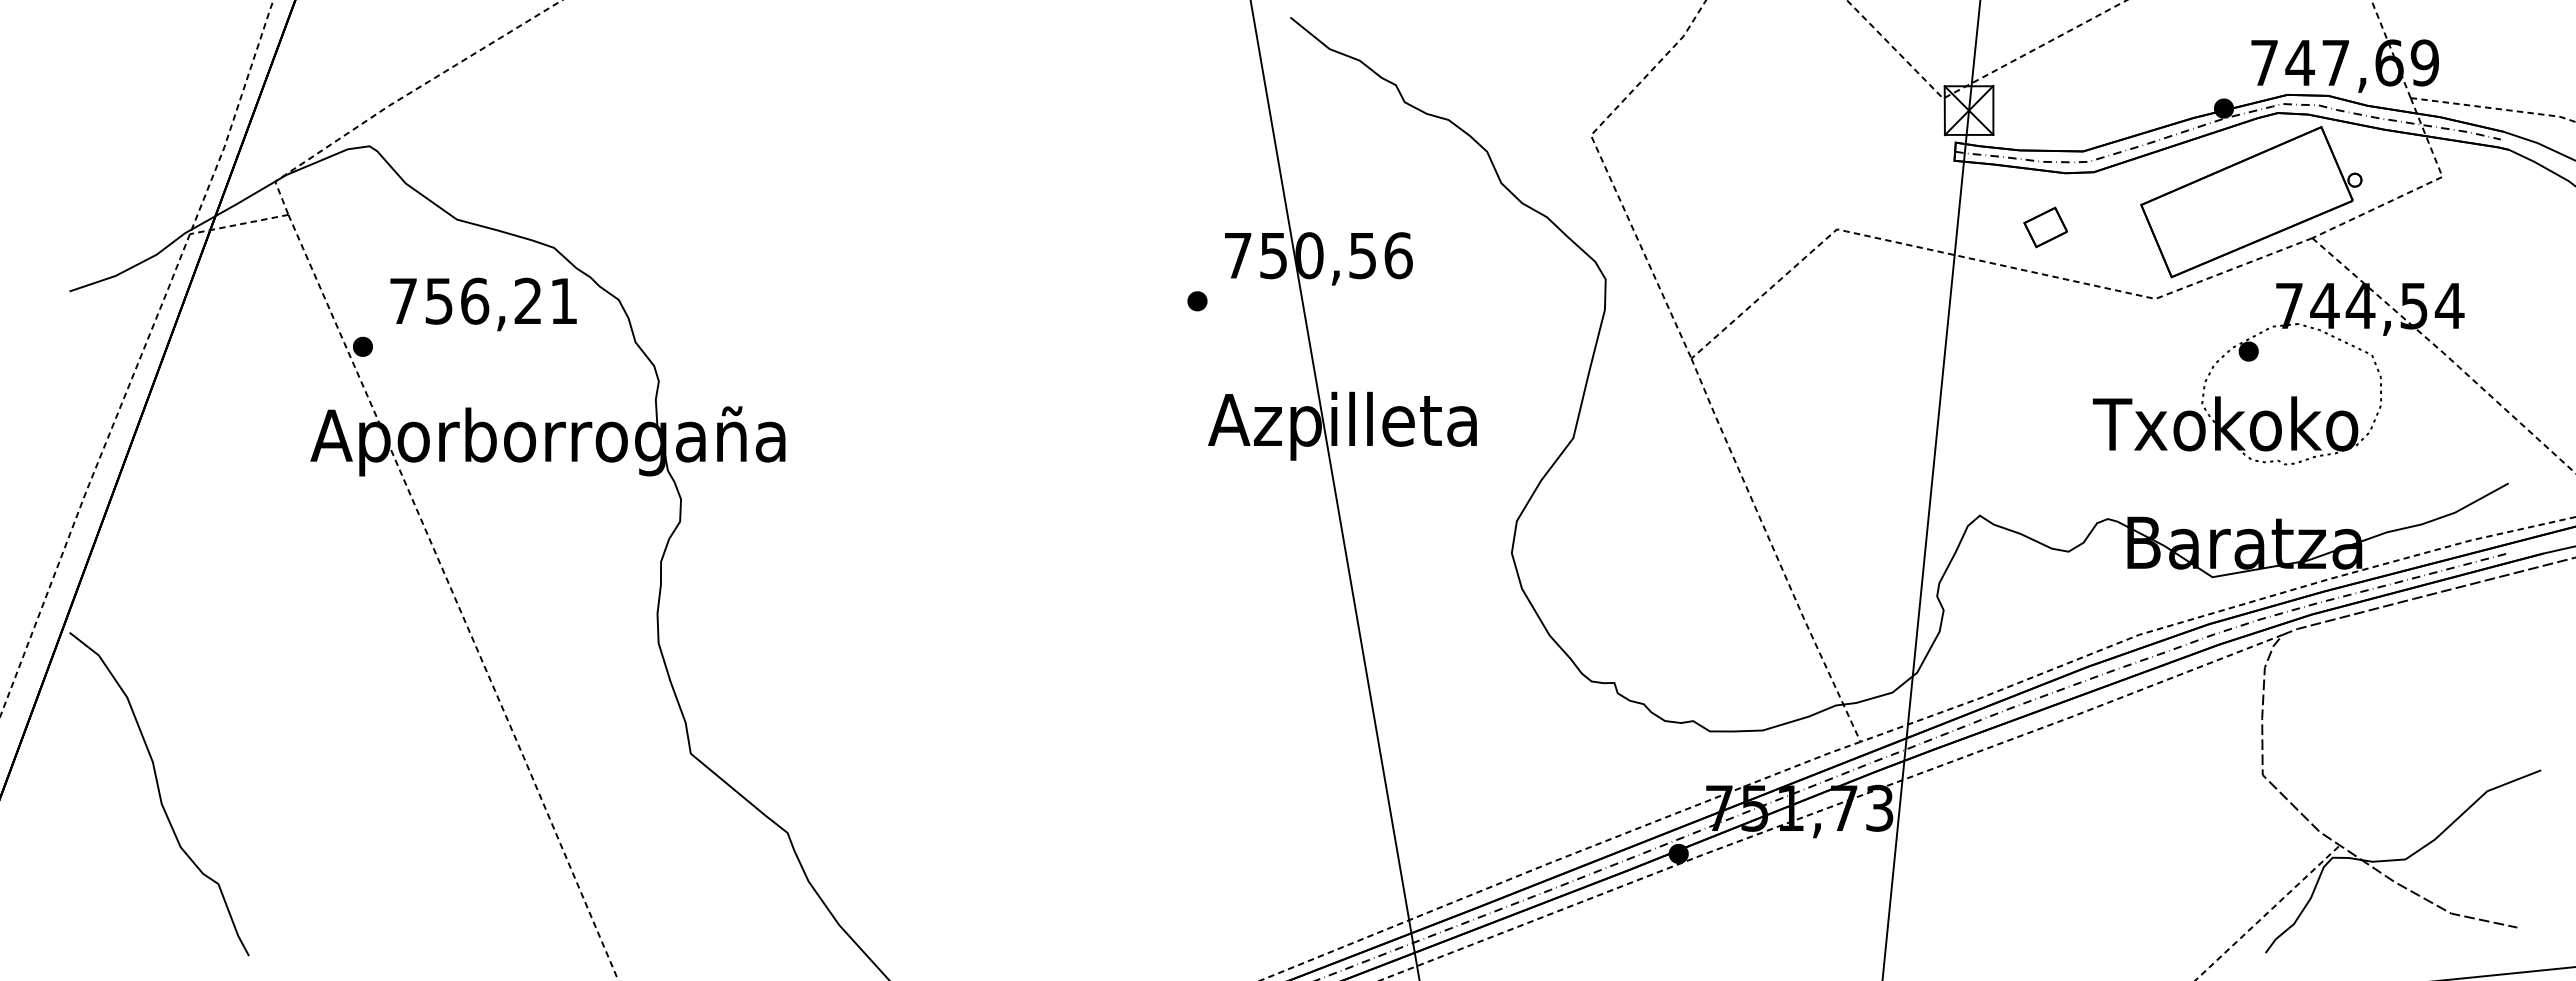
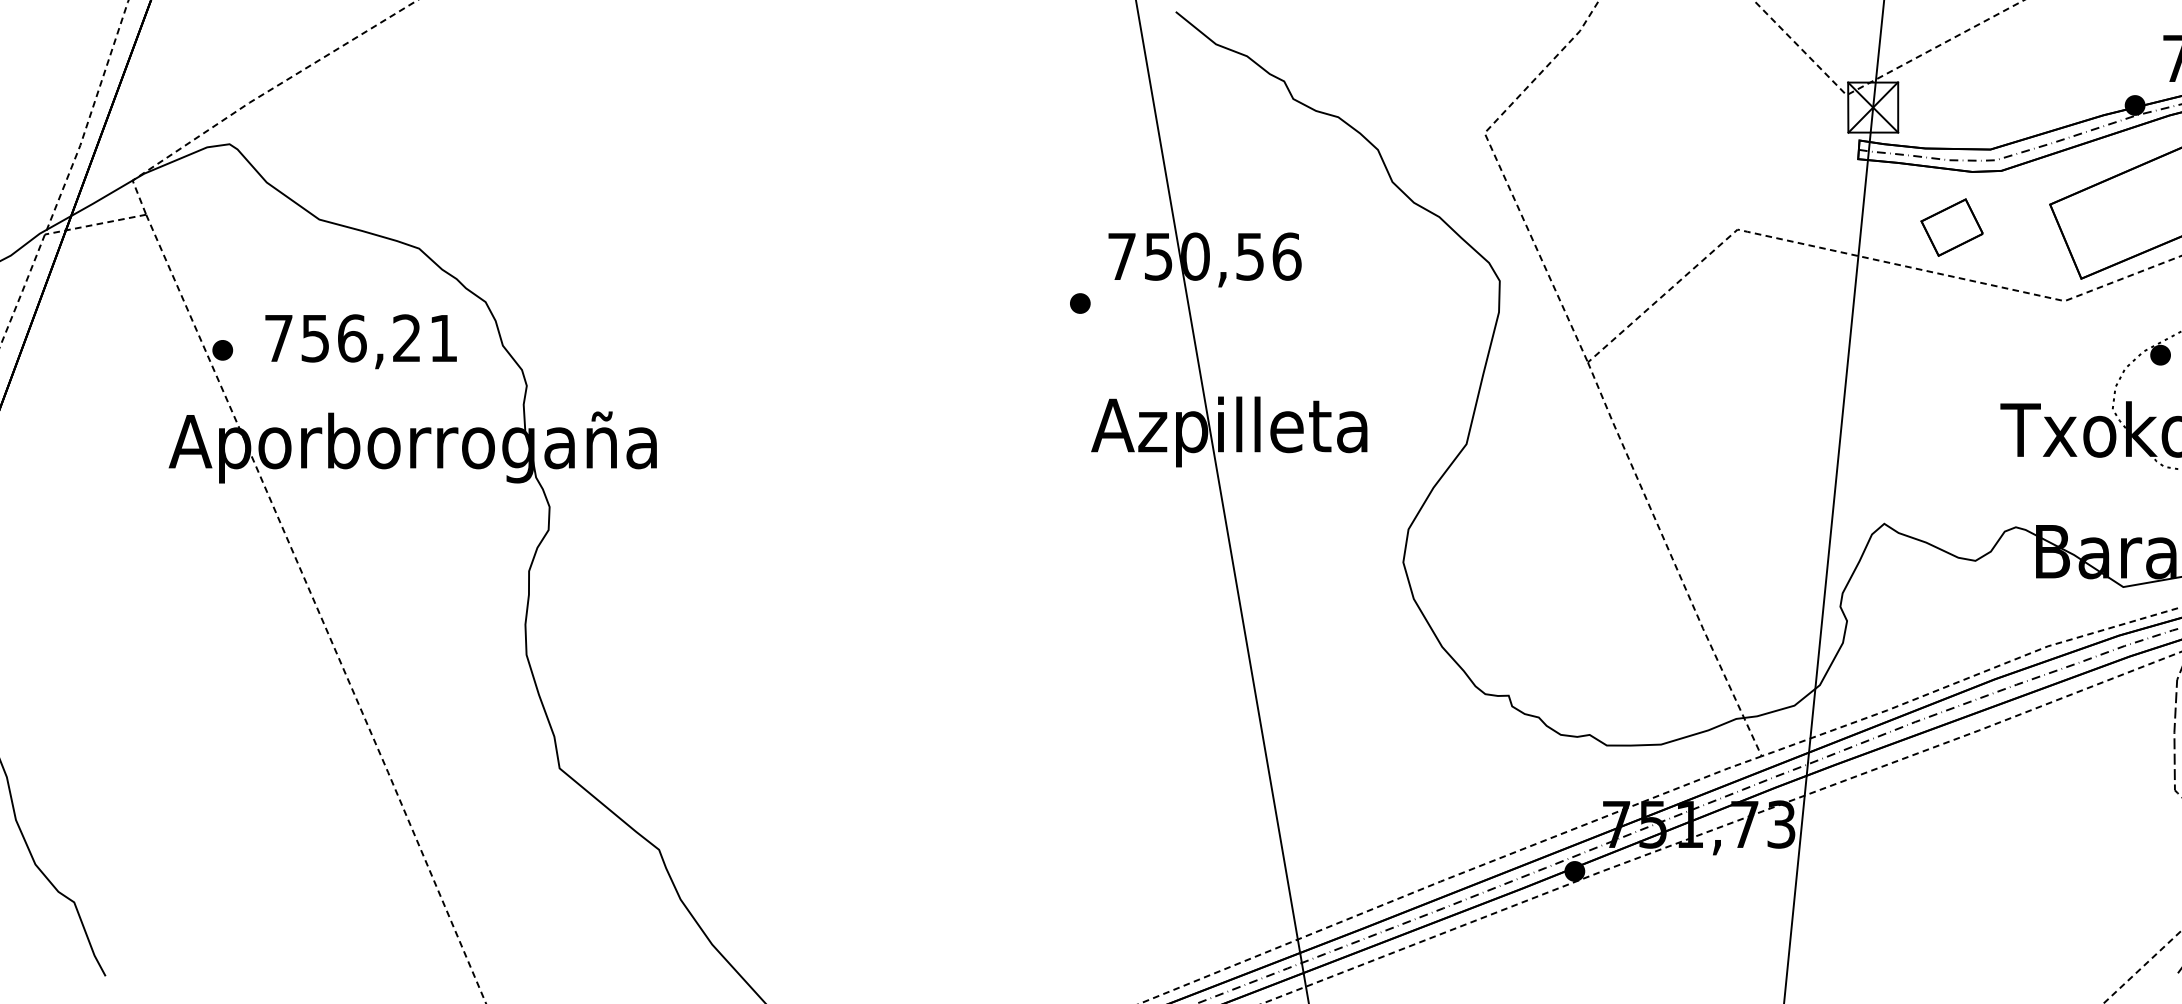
part: (2045, 227) -> (1951, 227), size x1.4
text: (483, 304) -> (361, 341), moved

